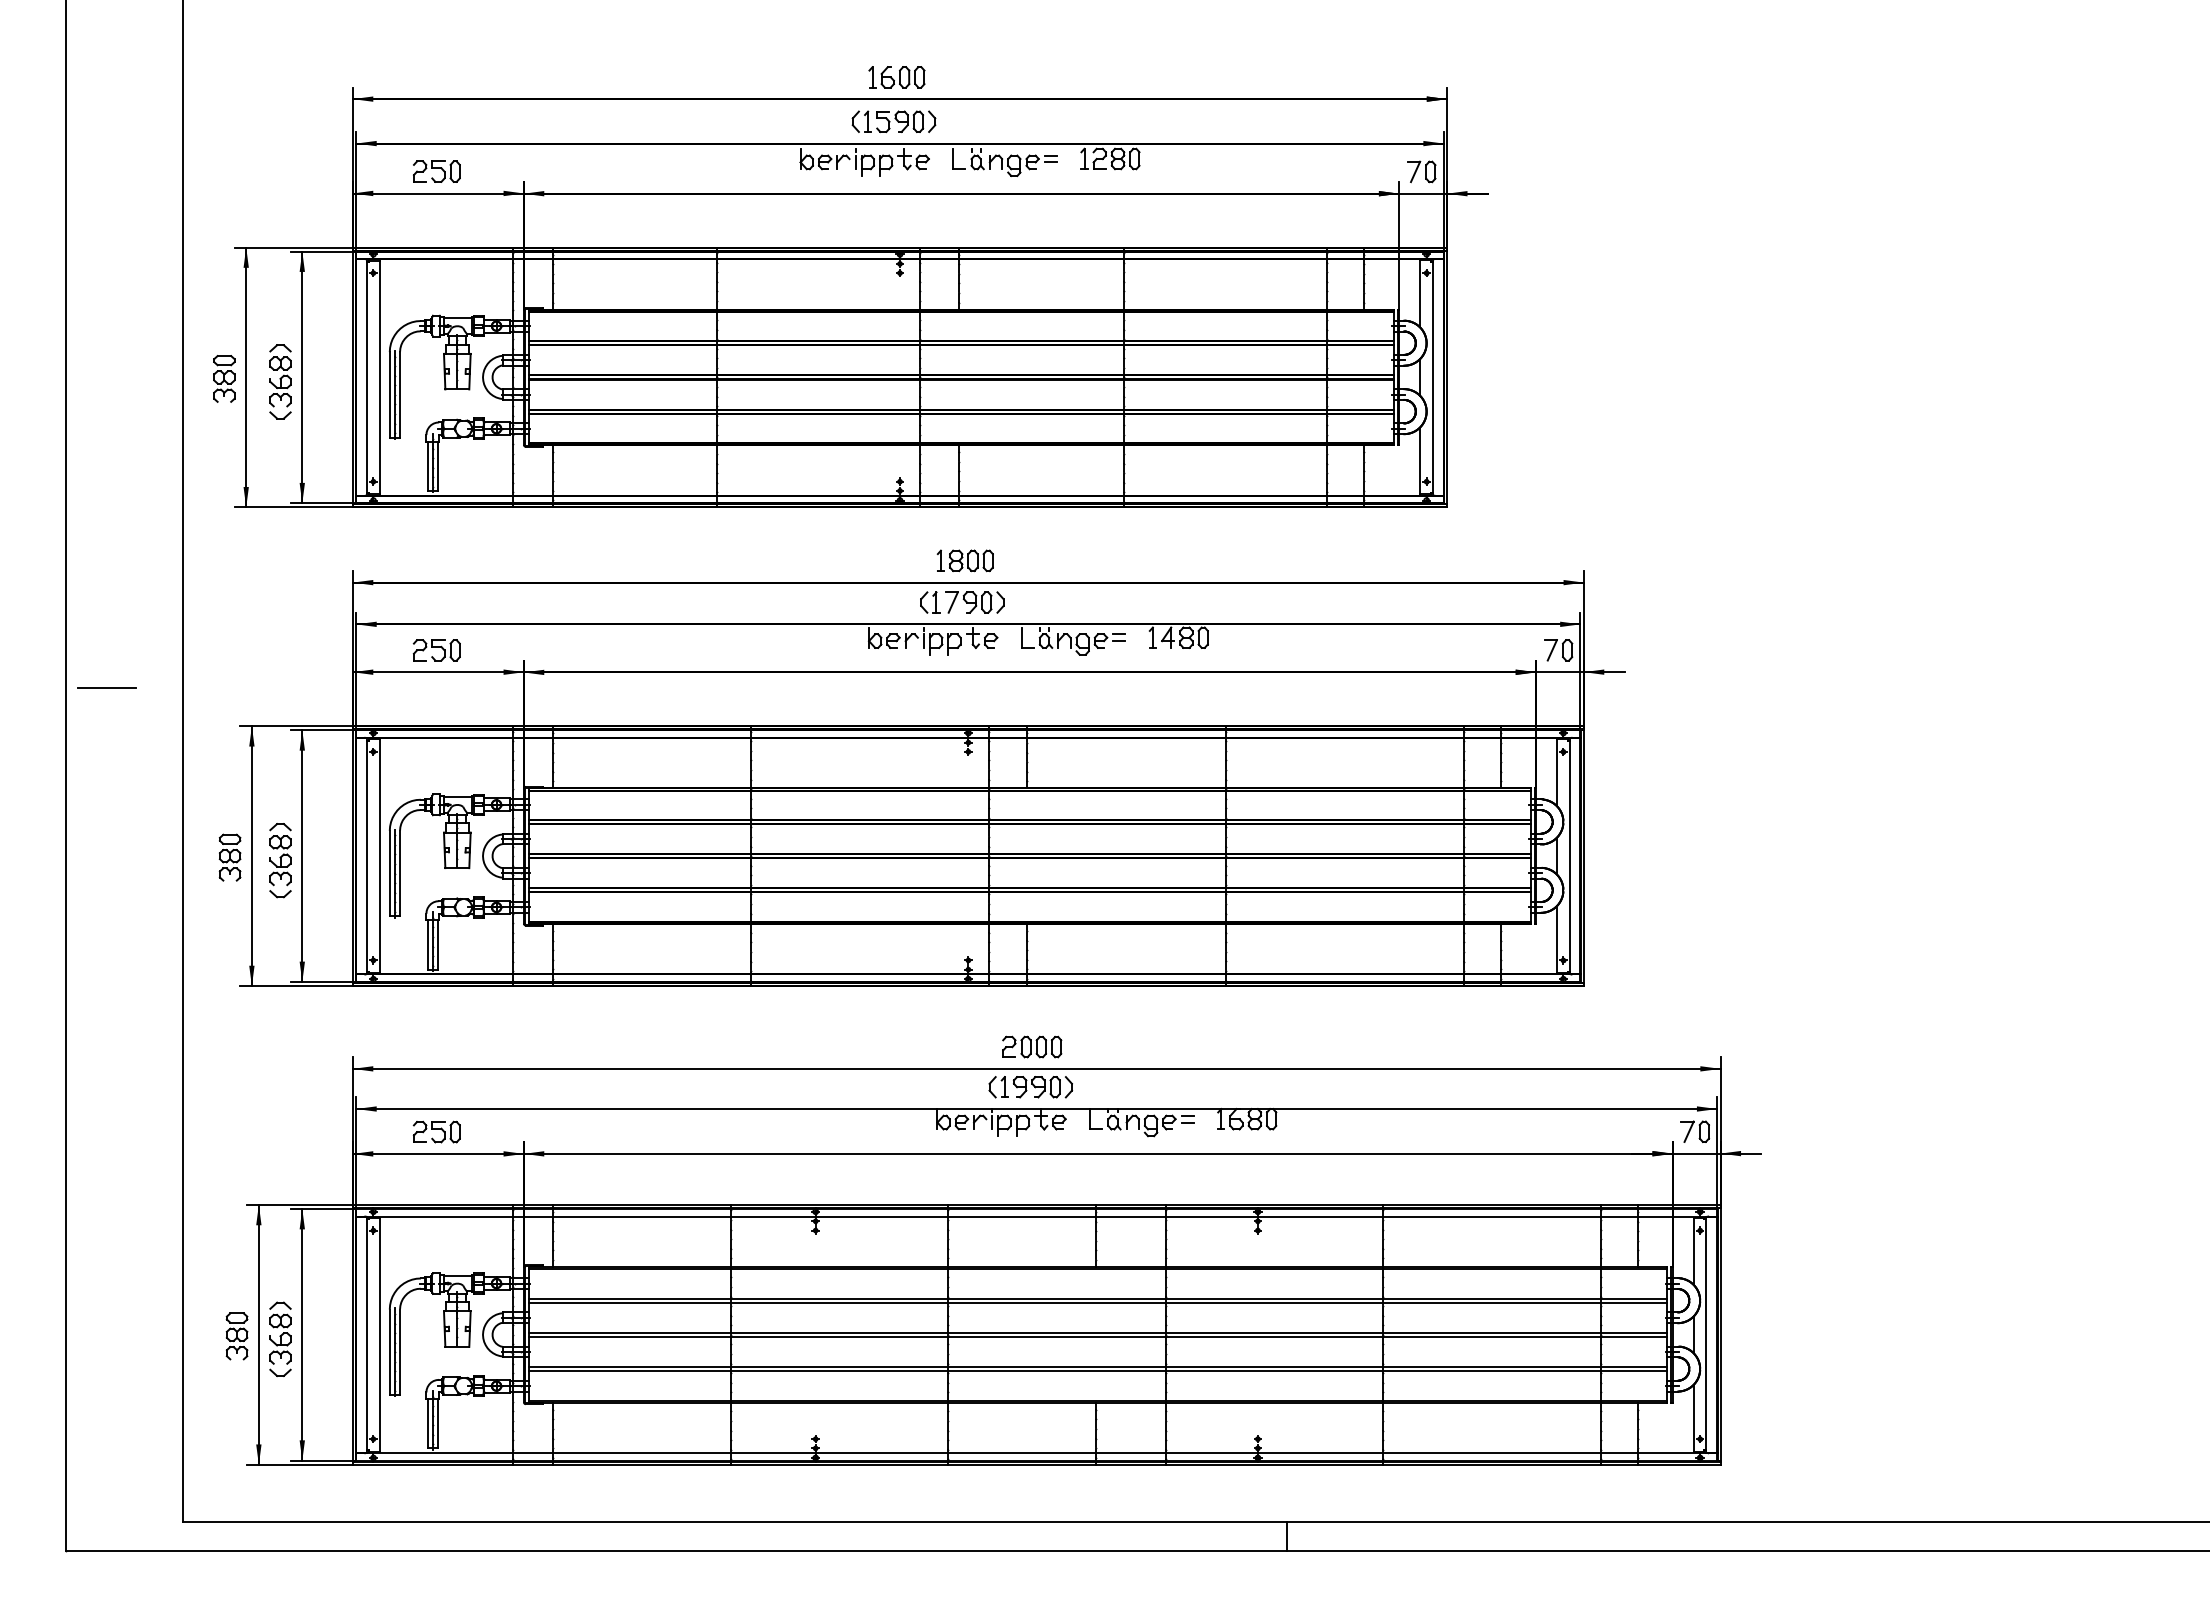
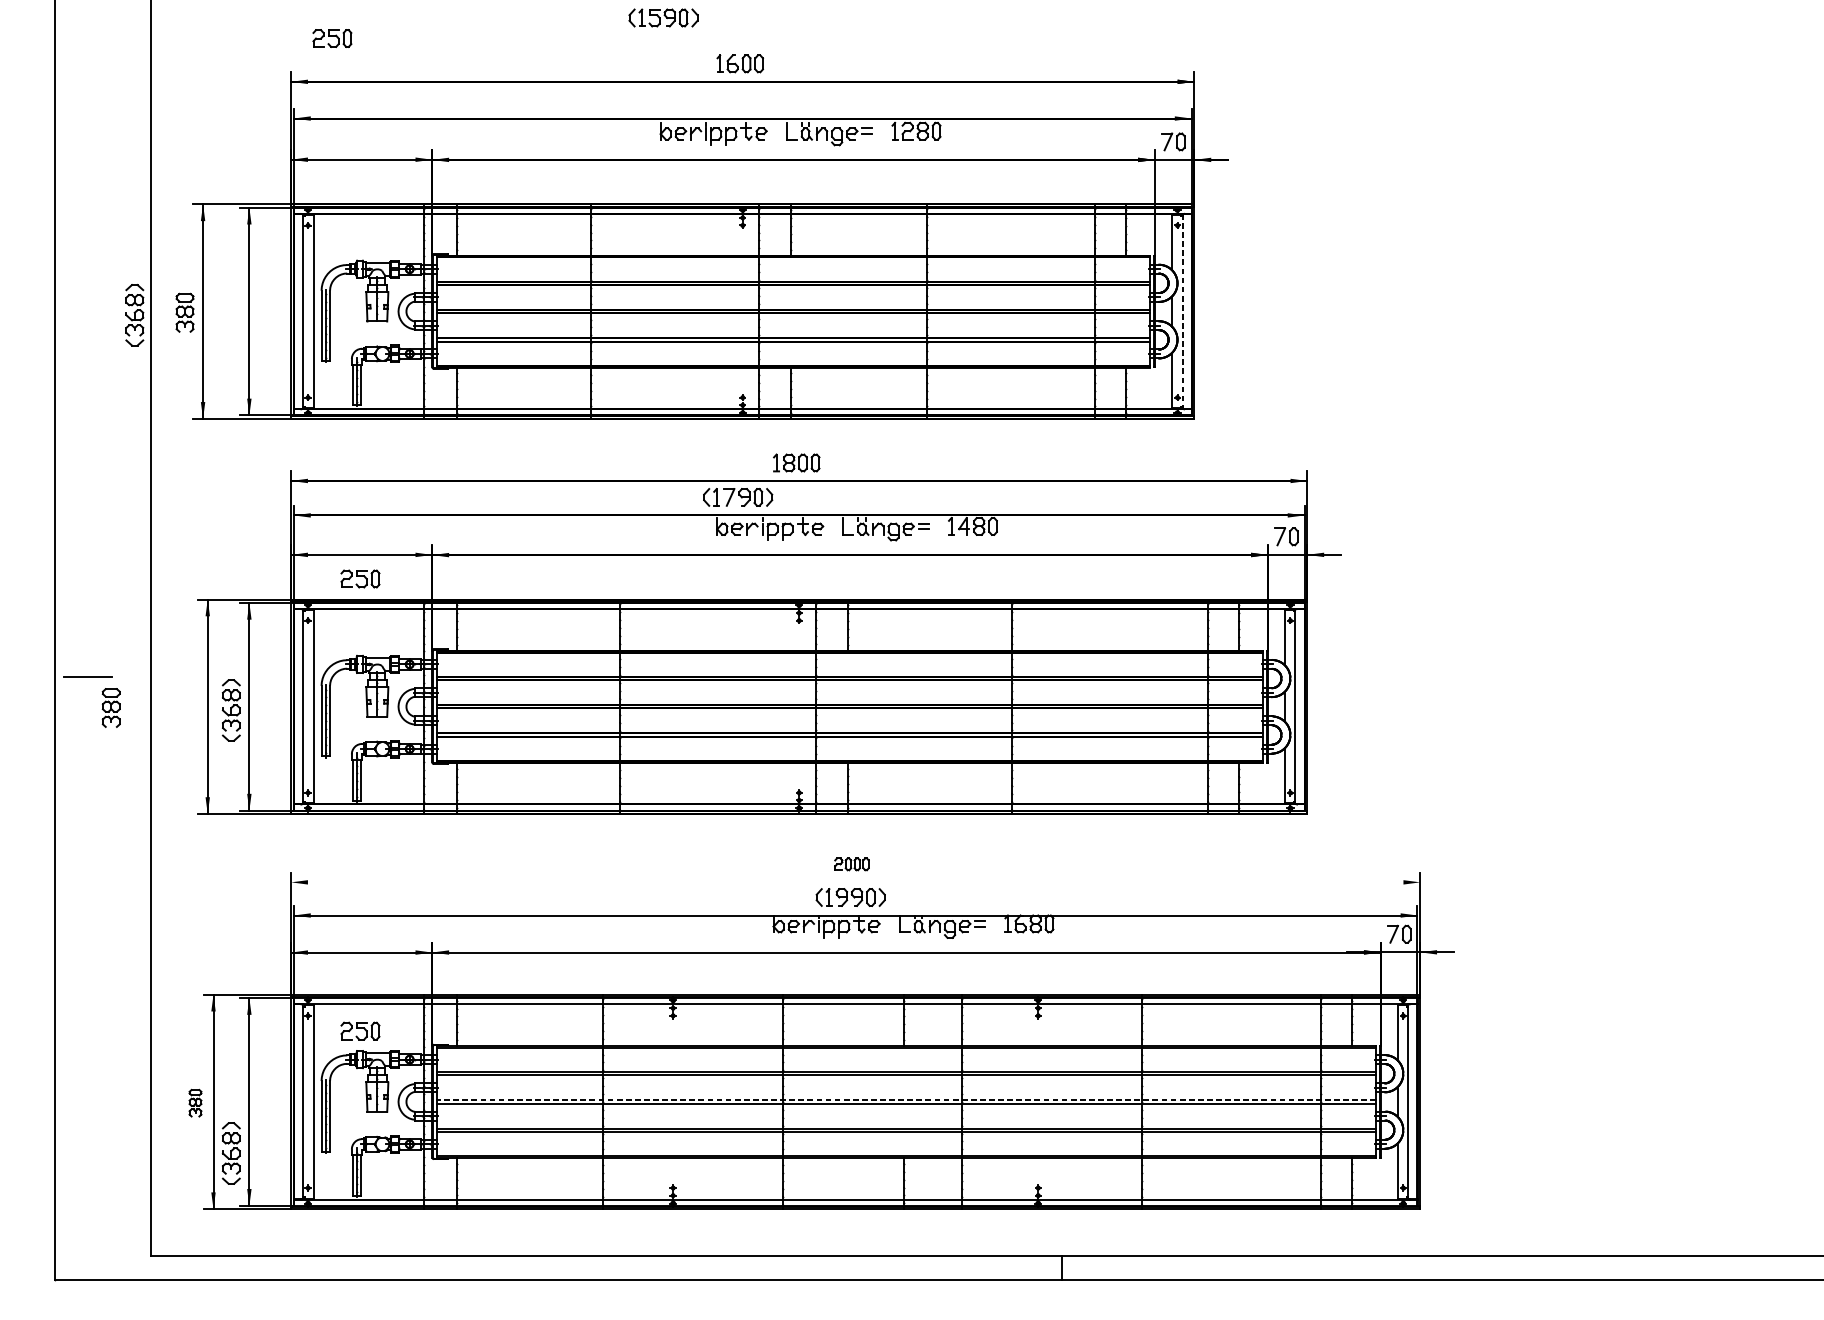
part: (893, 121) -> (663, 17), moved
part: (436, 171) -> (332, 38), moved
line: (1432, 377) -> (1182, 311), solid -> dashed
part: (280, 381) -> (134, 314), moved
part: (962, 602) -> (738, 497), moved
part: (436, 650) -> (360, 579), moved
line: (106, 687) -> (87, 676), moved
part: (229, 857) -> (110, 707), moved
part: (1032, 1046) -> (852, 863), size x0.7
line: (1036, 1068) -> (855, 882), removed
part: (436, 1131) -> (360, 1030), moved
line: (1097, 1332) -> (905, 1099), solid -> dashed
part: (236, 1336) -> (195, 1103), size x0.7
part: (280, 1338) -> (231, 1152), moved

